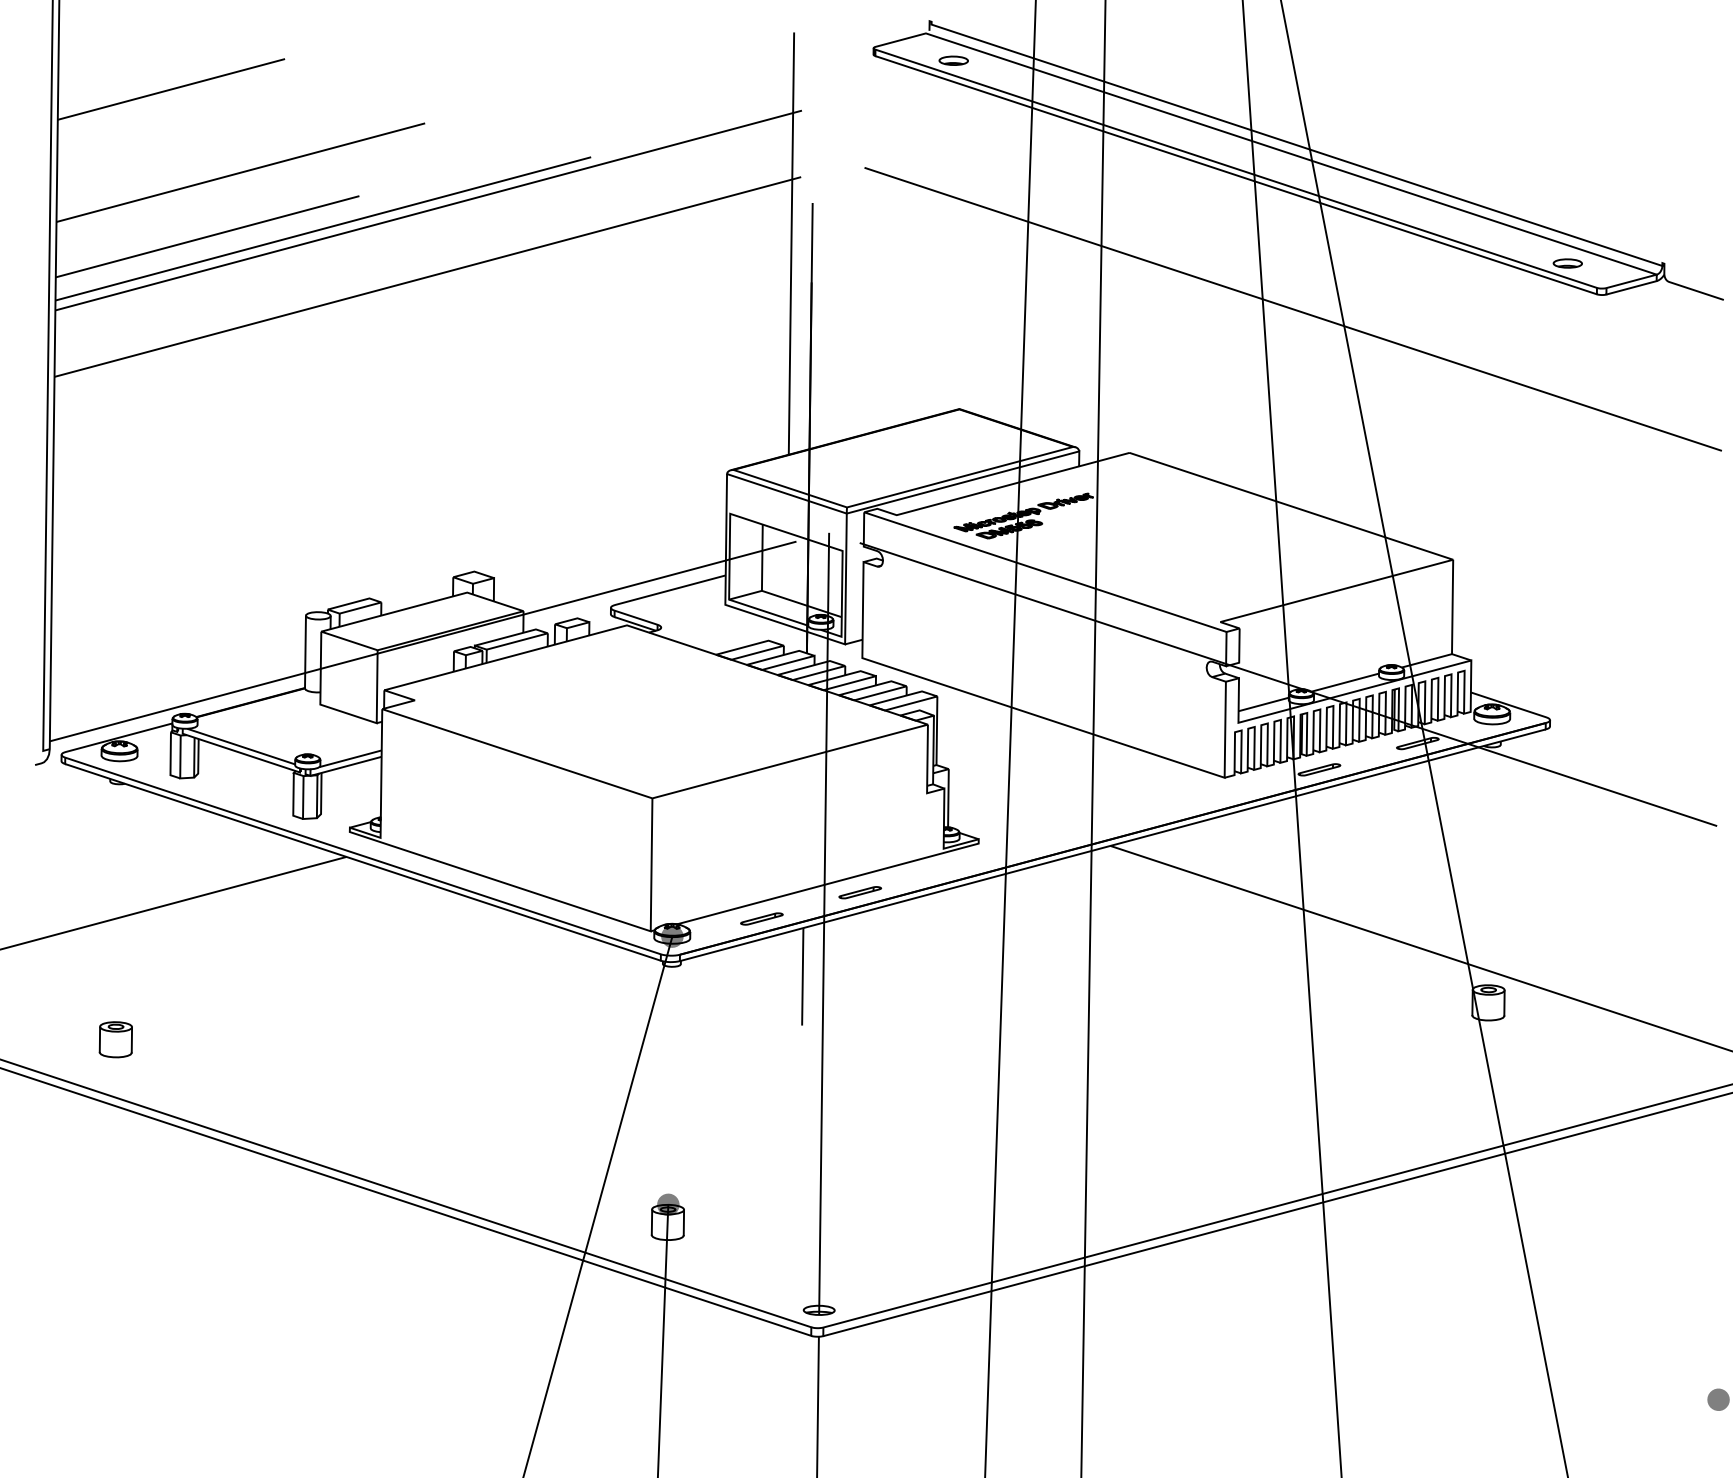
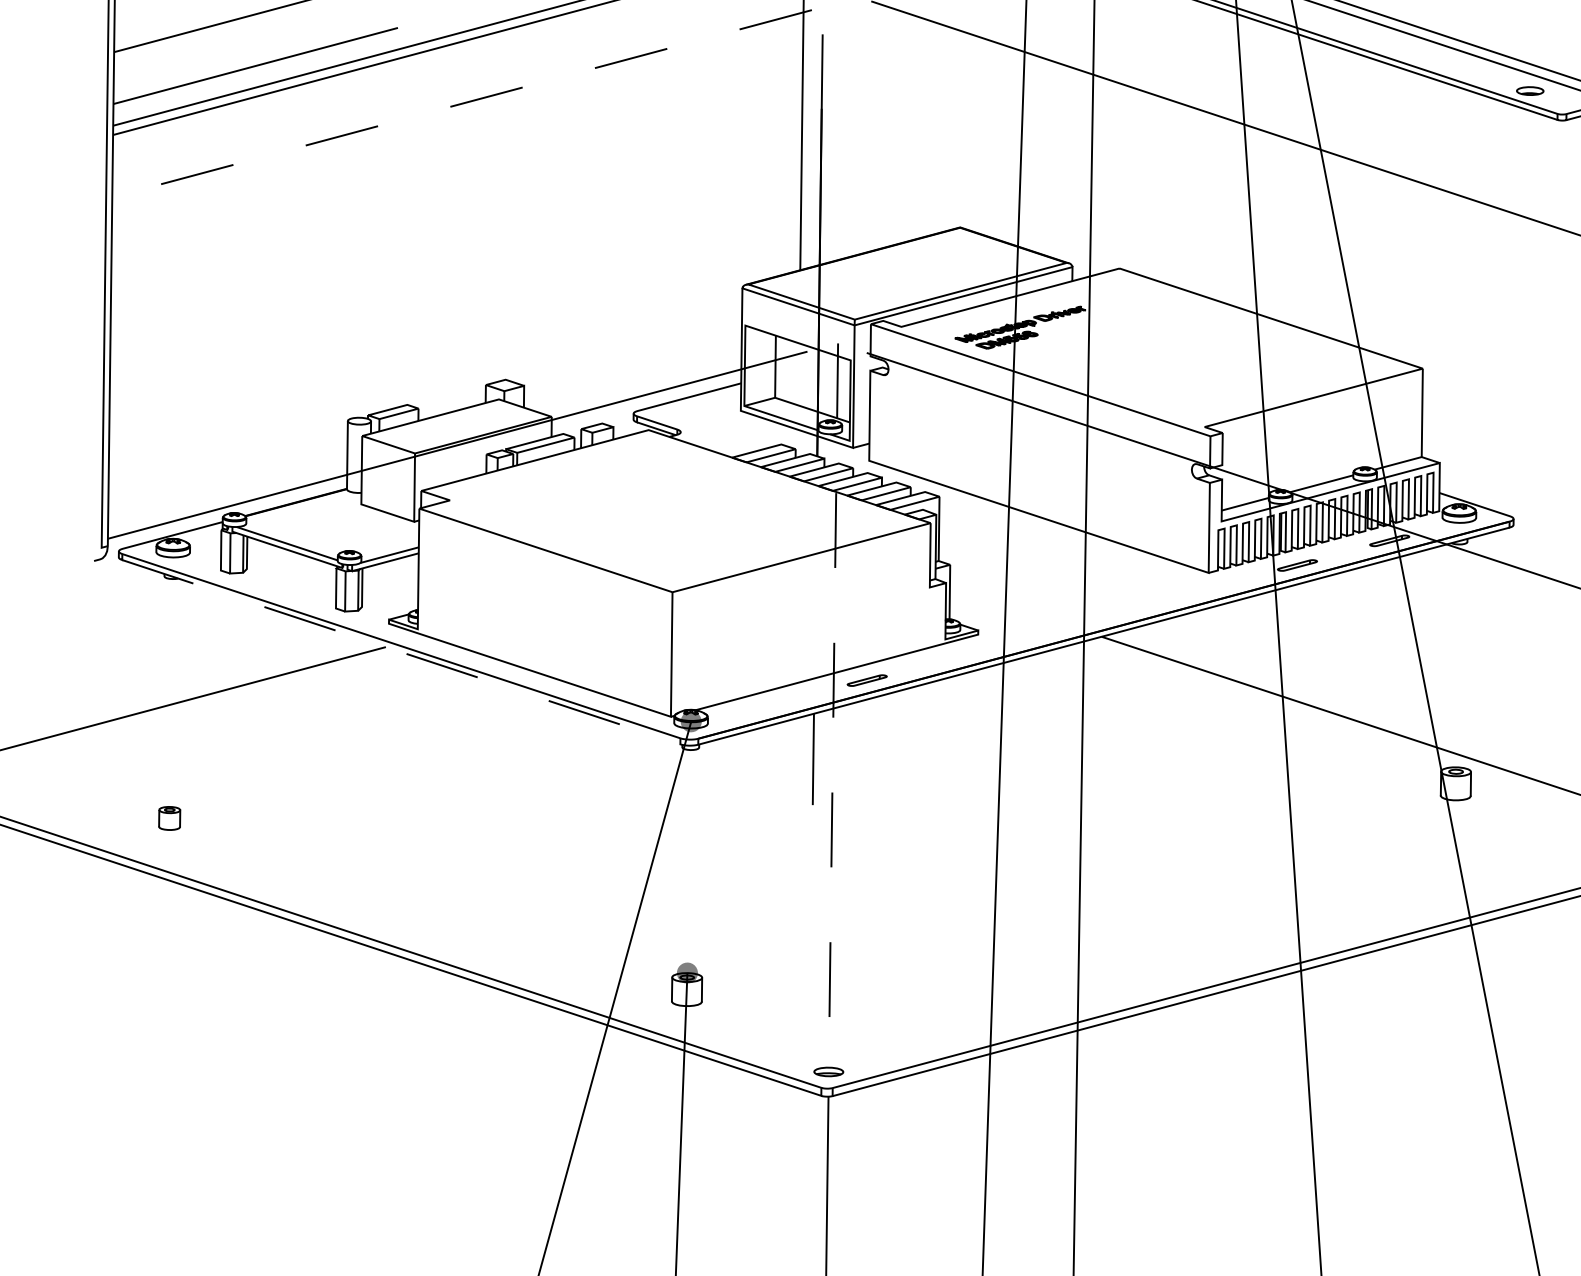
line: (427, 277) -> (461, 104), solid -> dashed
line: (363, 862) -> (401, 652), solid -> dashed
part: (761, 918) -> (774, 704), removed
line: (824, 924) -> (833, 710), solid -> dashed
part: (115, 1039) -> (169, 818), size x0.7

